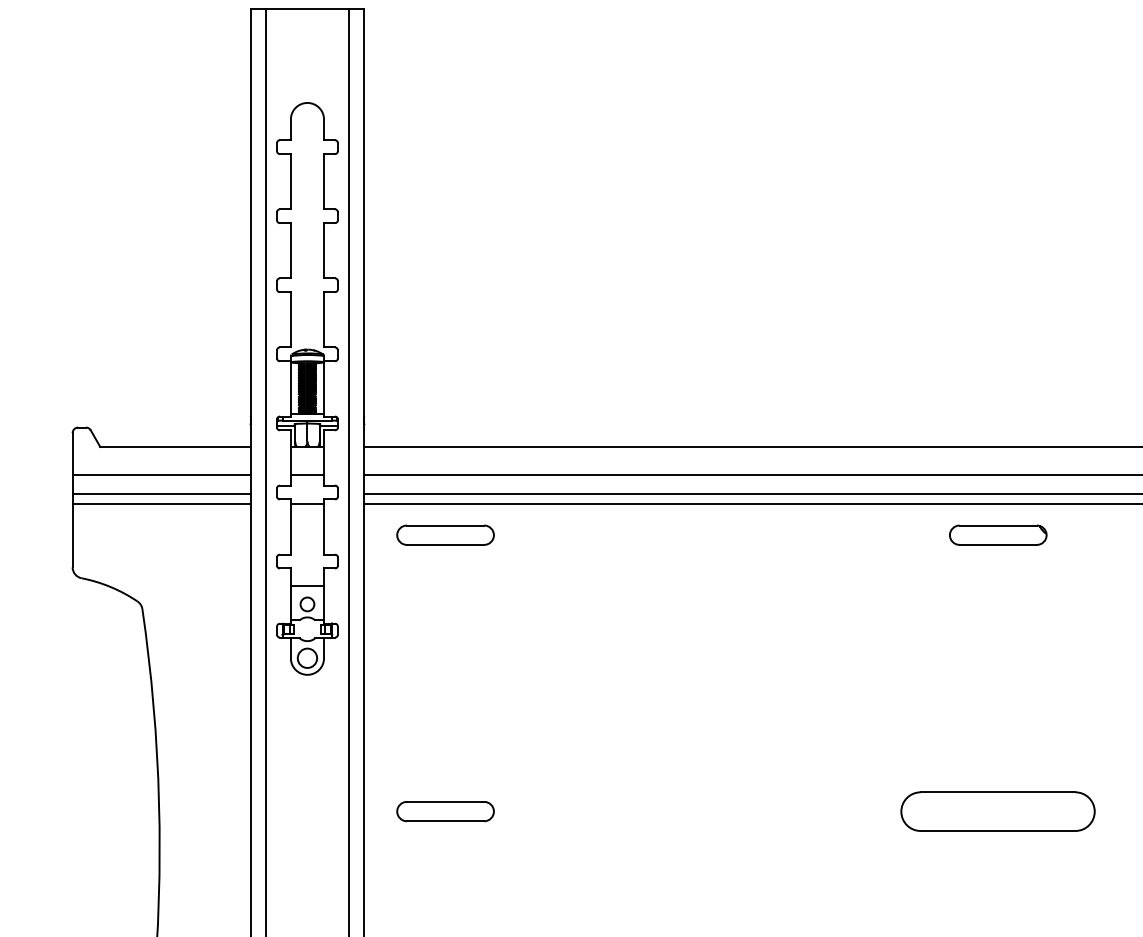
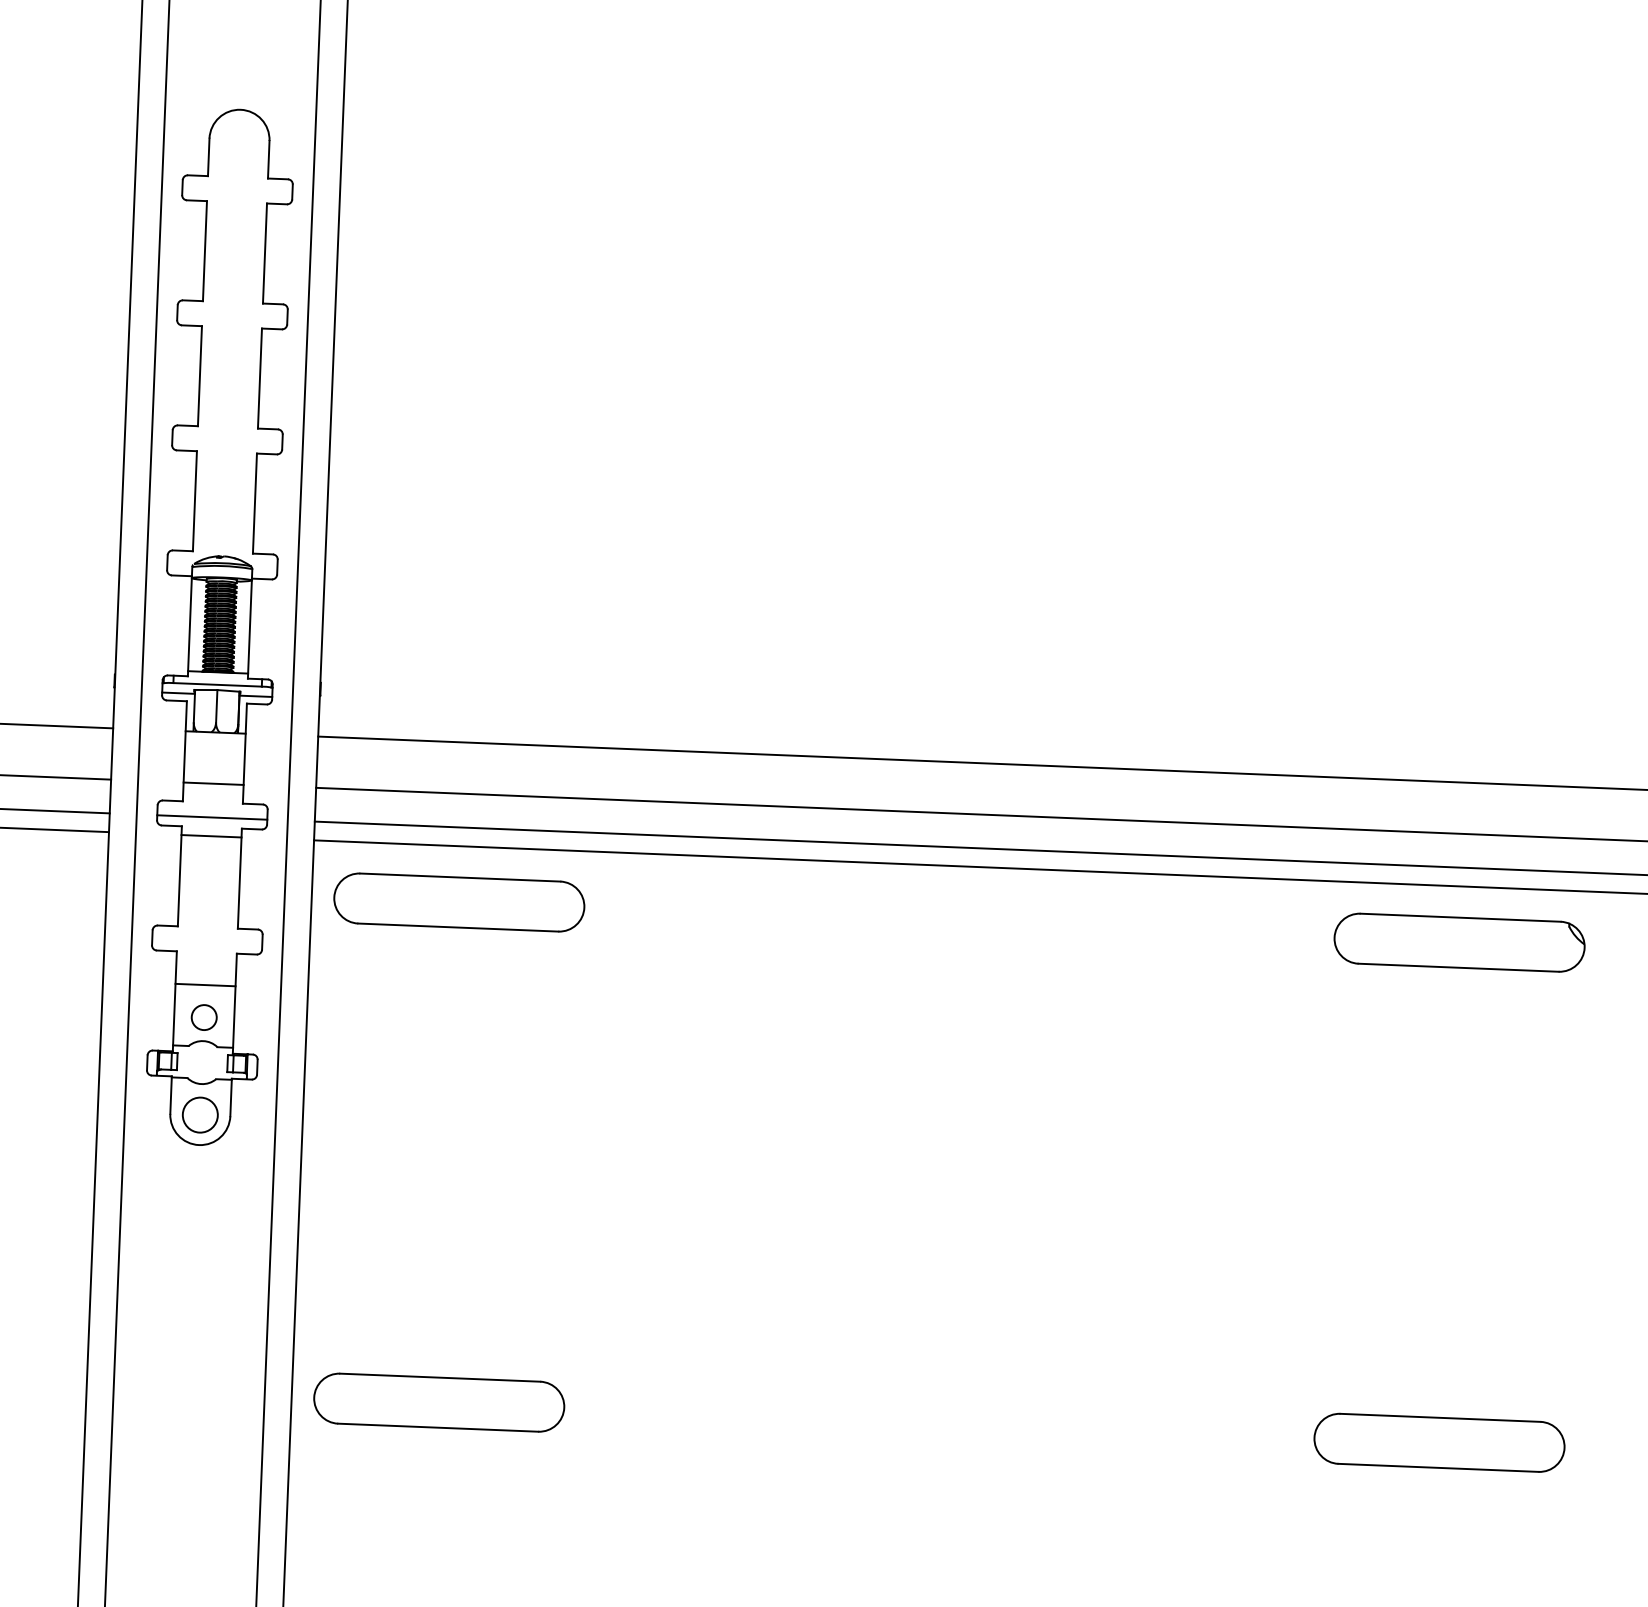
line: (307, 493) -> (212, 816), added
part: (445, 534) -> (459, 901), size x1.43
part: (998, 534) -> (1460, 941), size x1.43
part: (445, 811) -> (439, 1402), size x1.43
part: (998, 811) -> (1440, 1442), size x0.71

